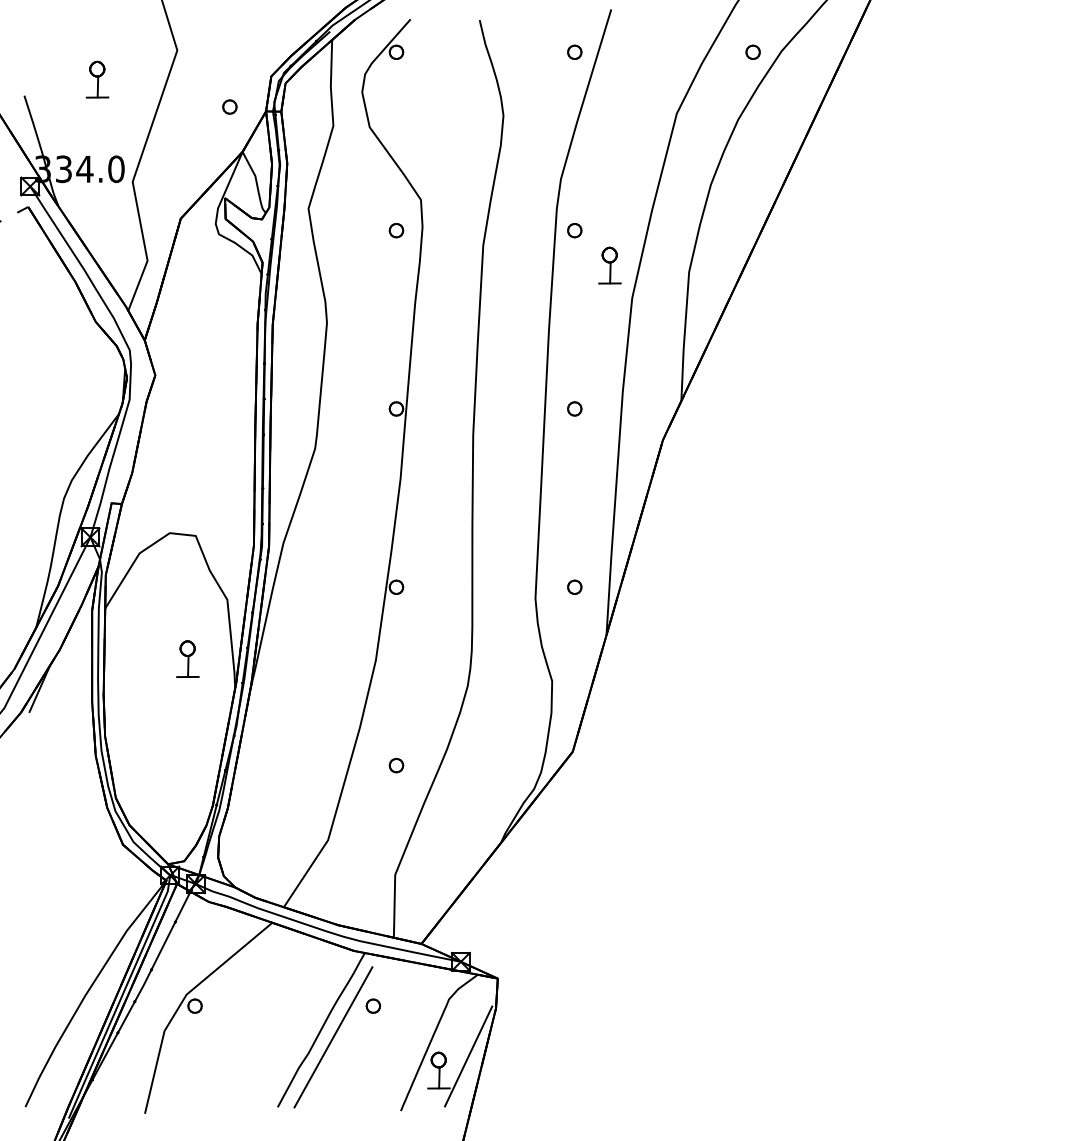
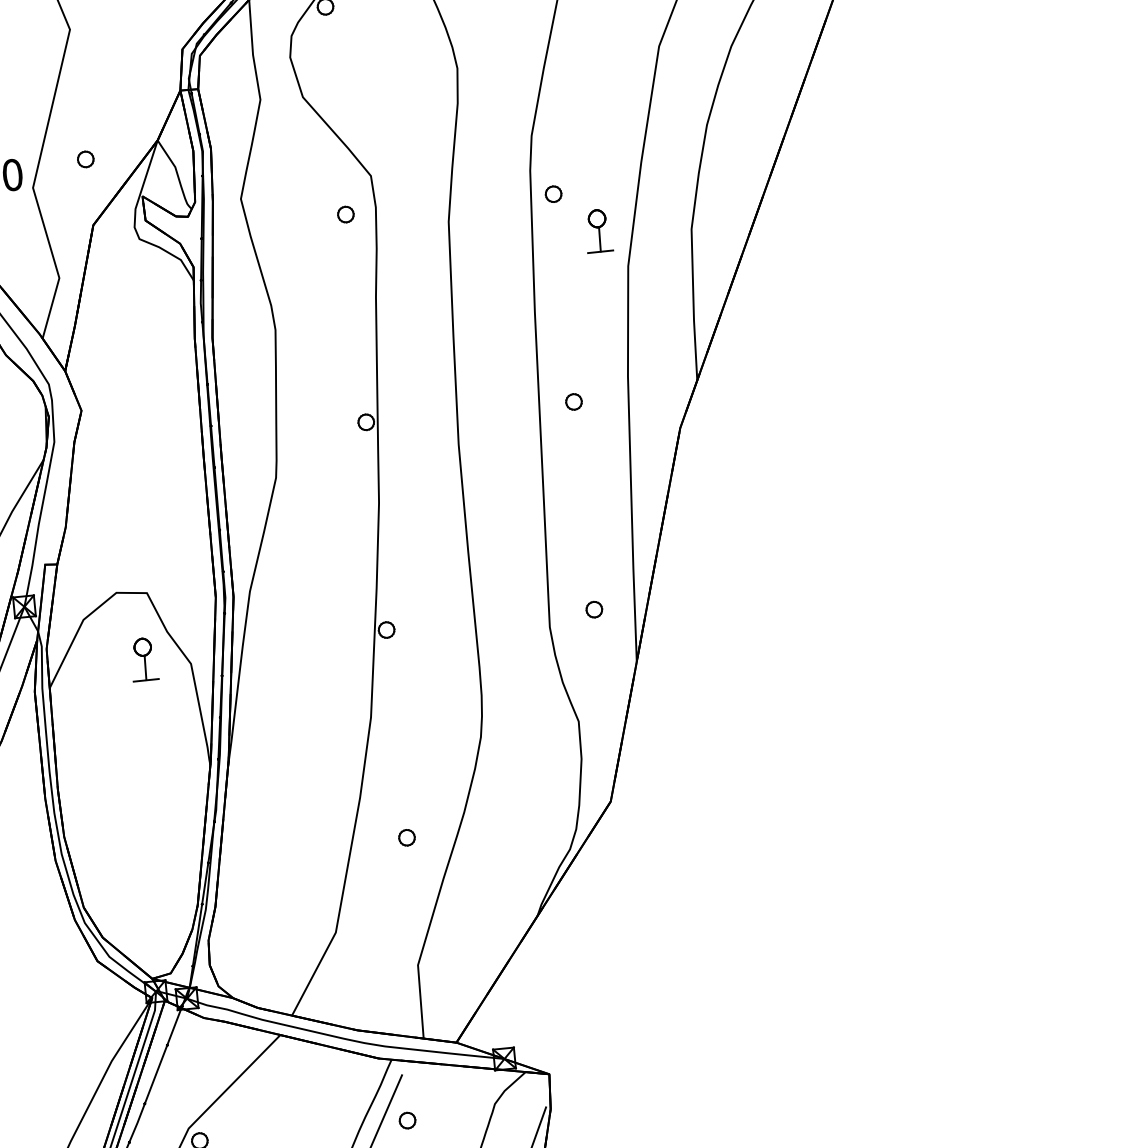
part: (229, 106) -> (85, 158), moved
part: (187, 658) -> (143, 658), moved

